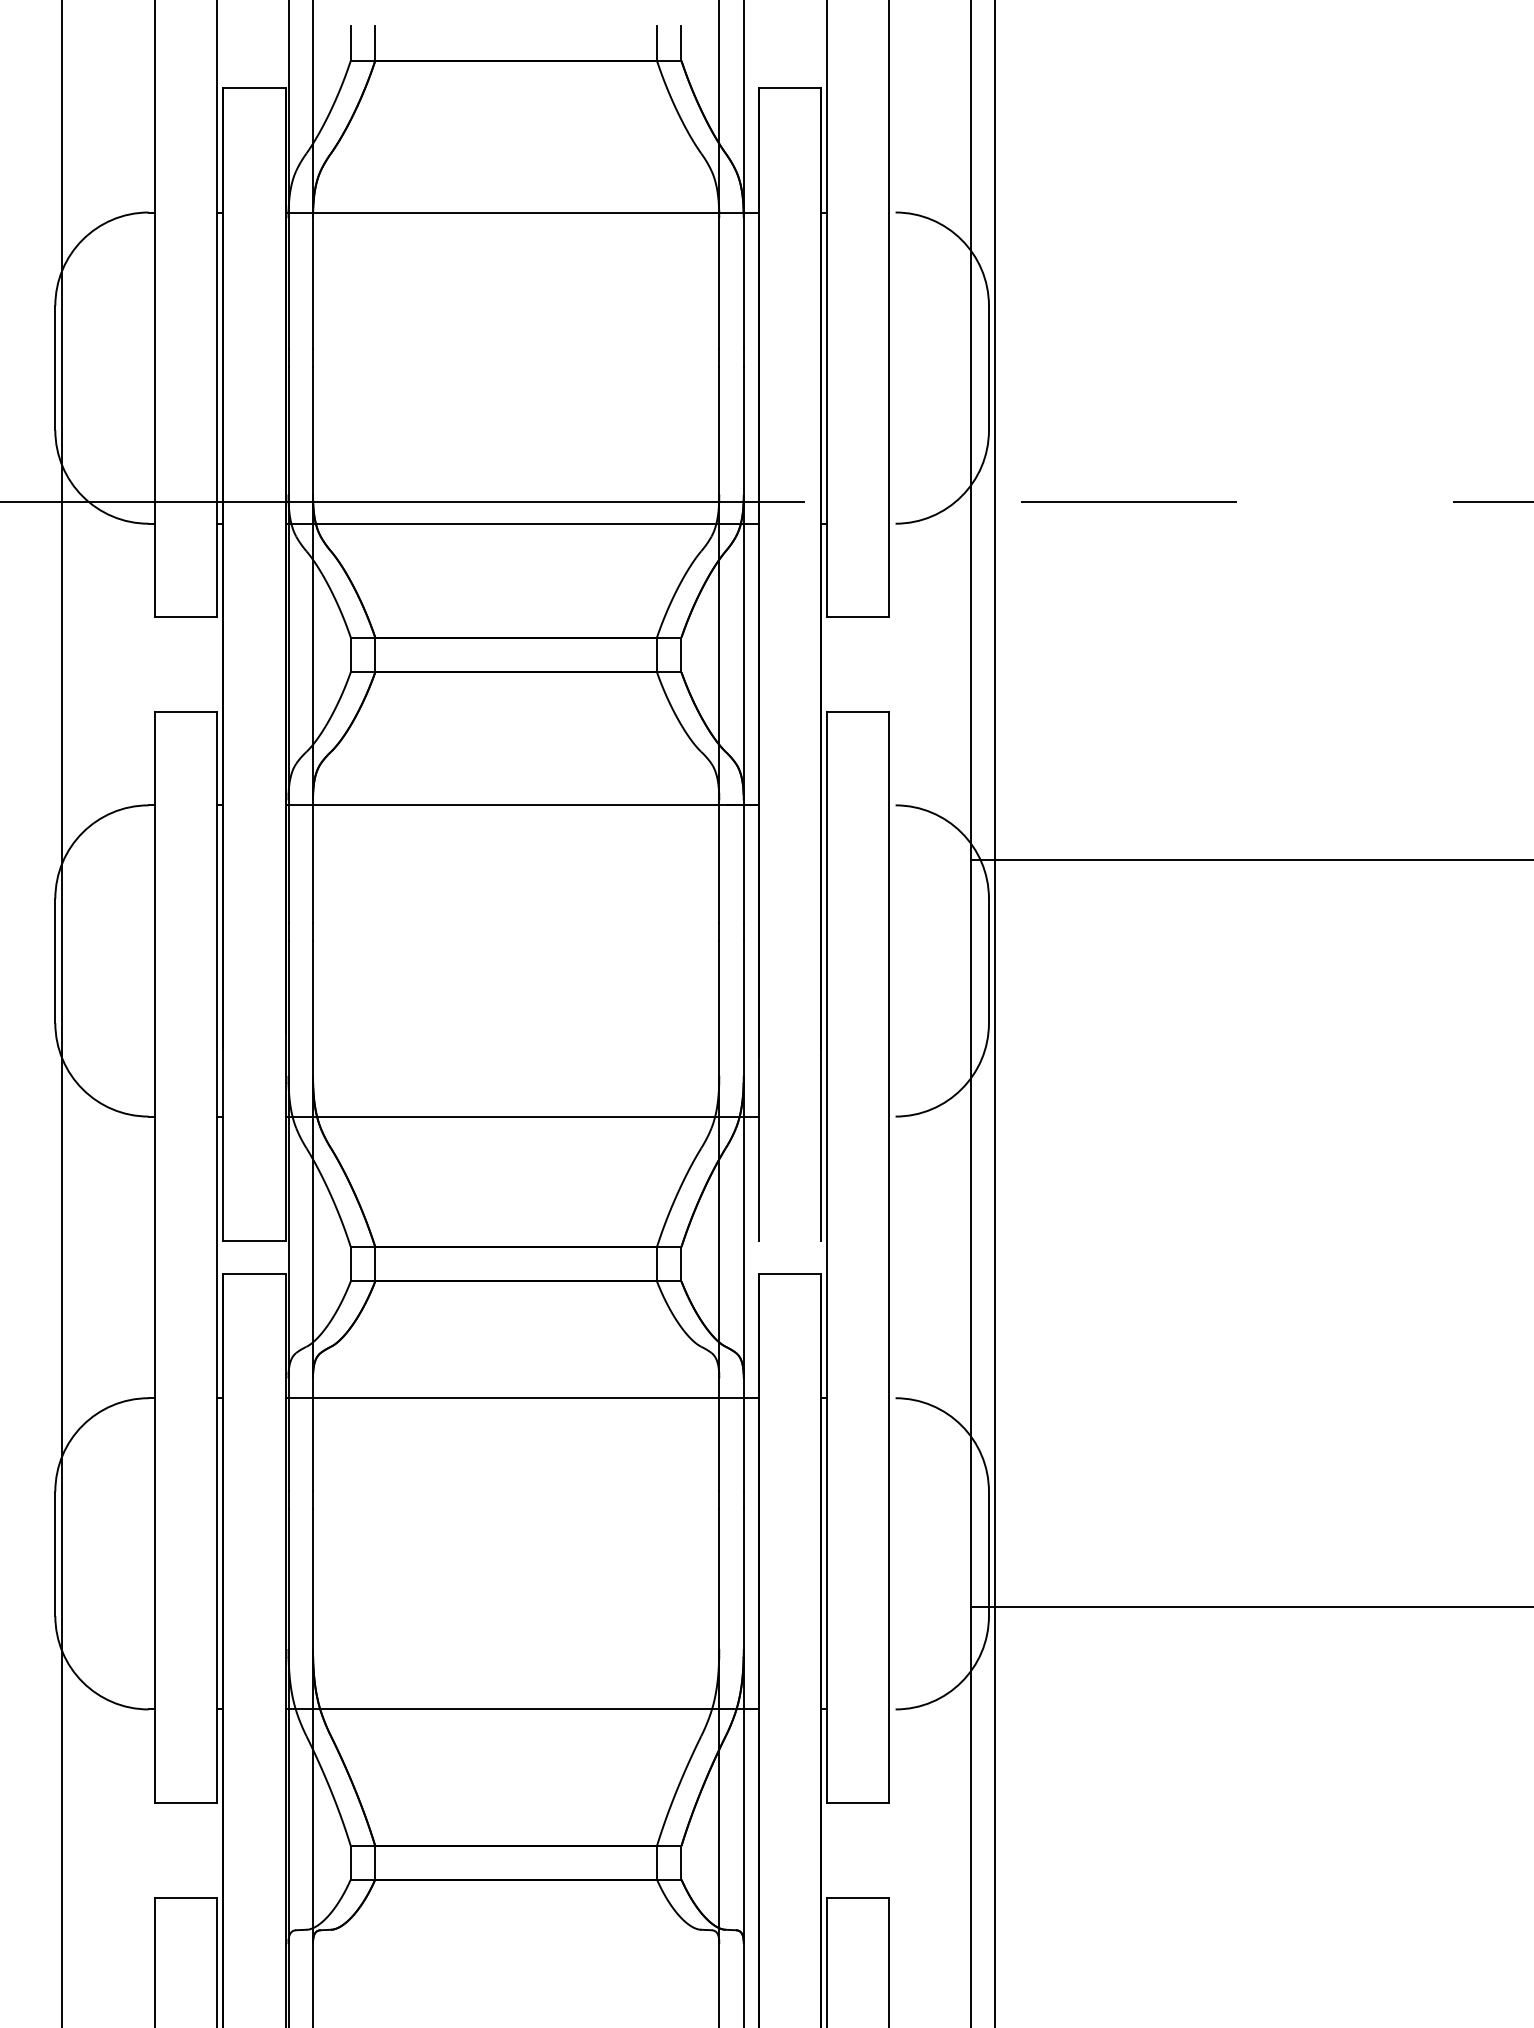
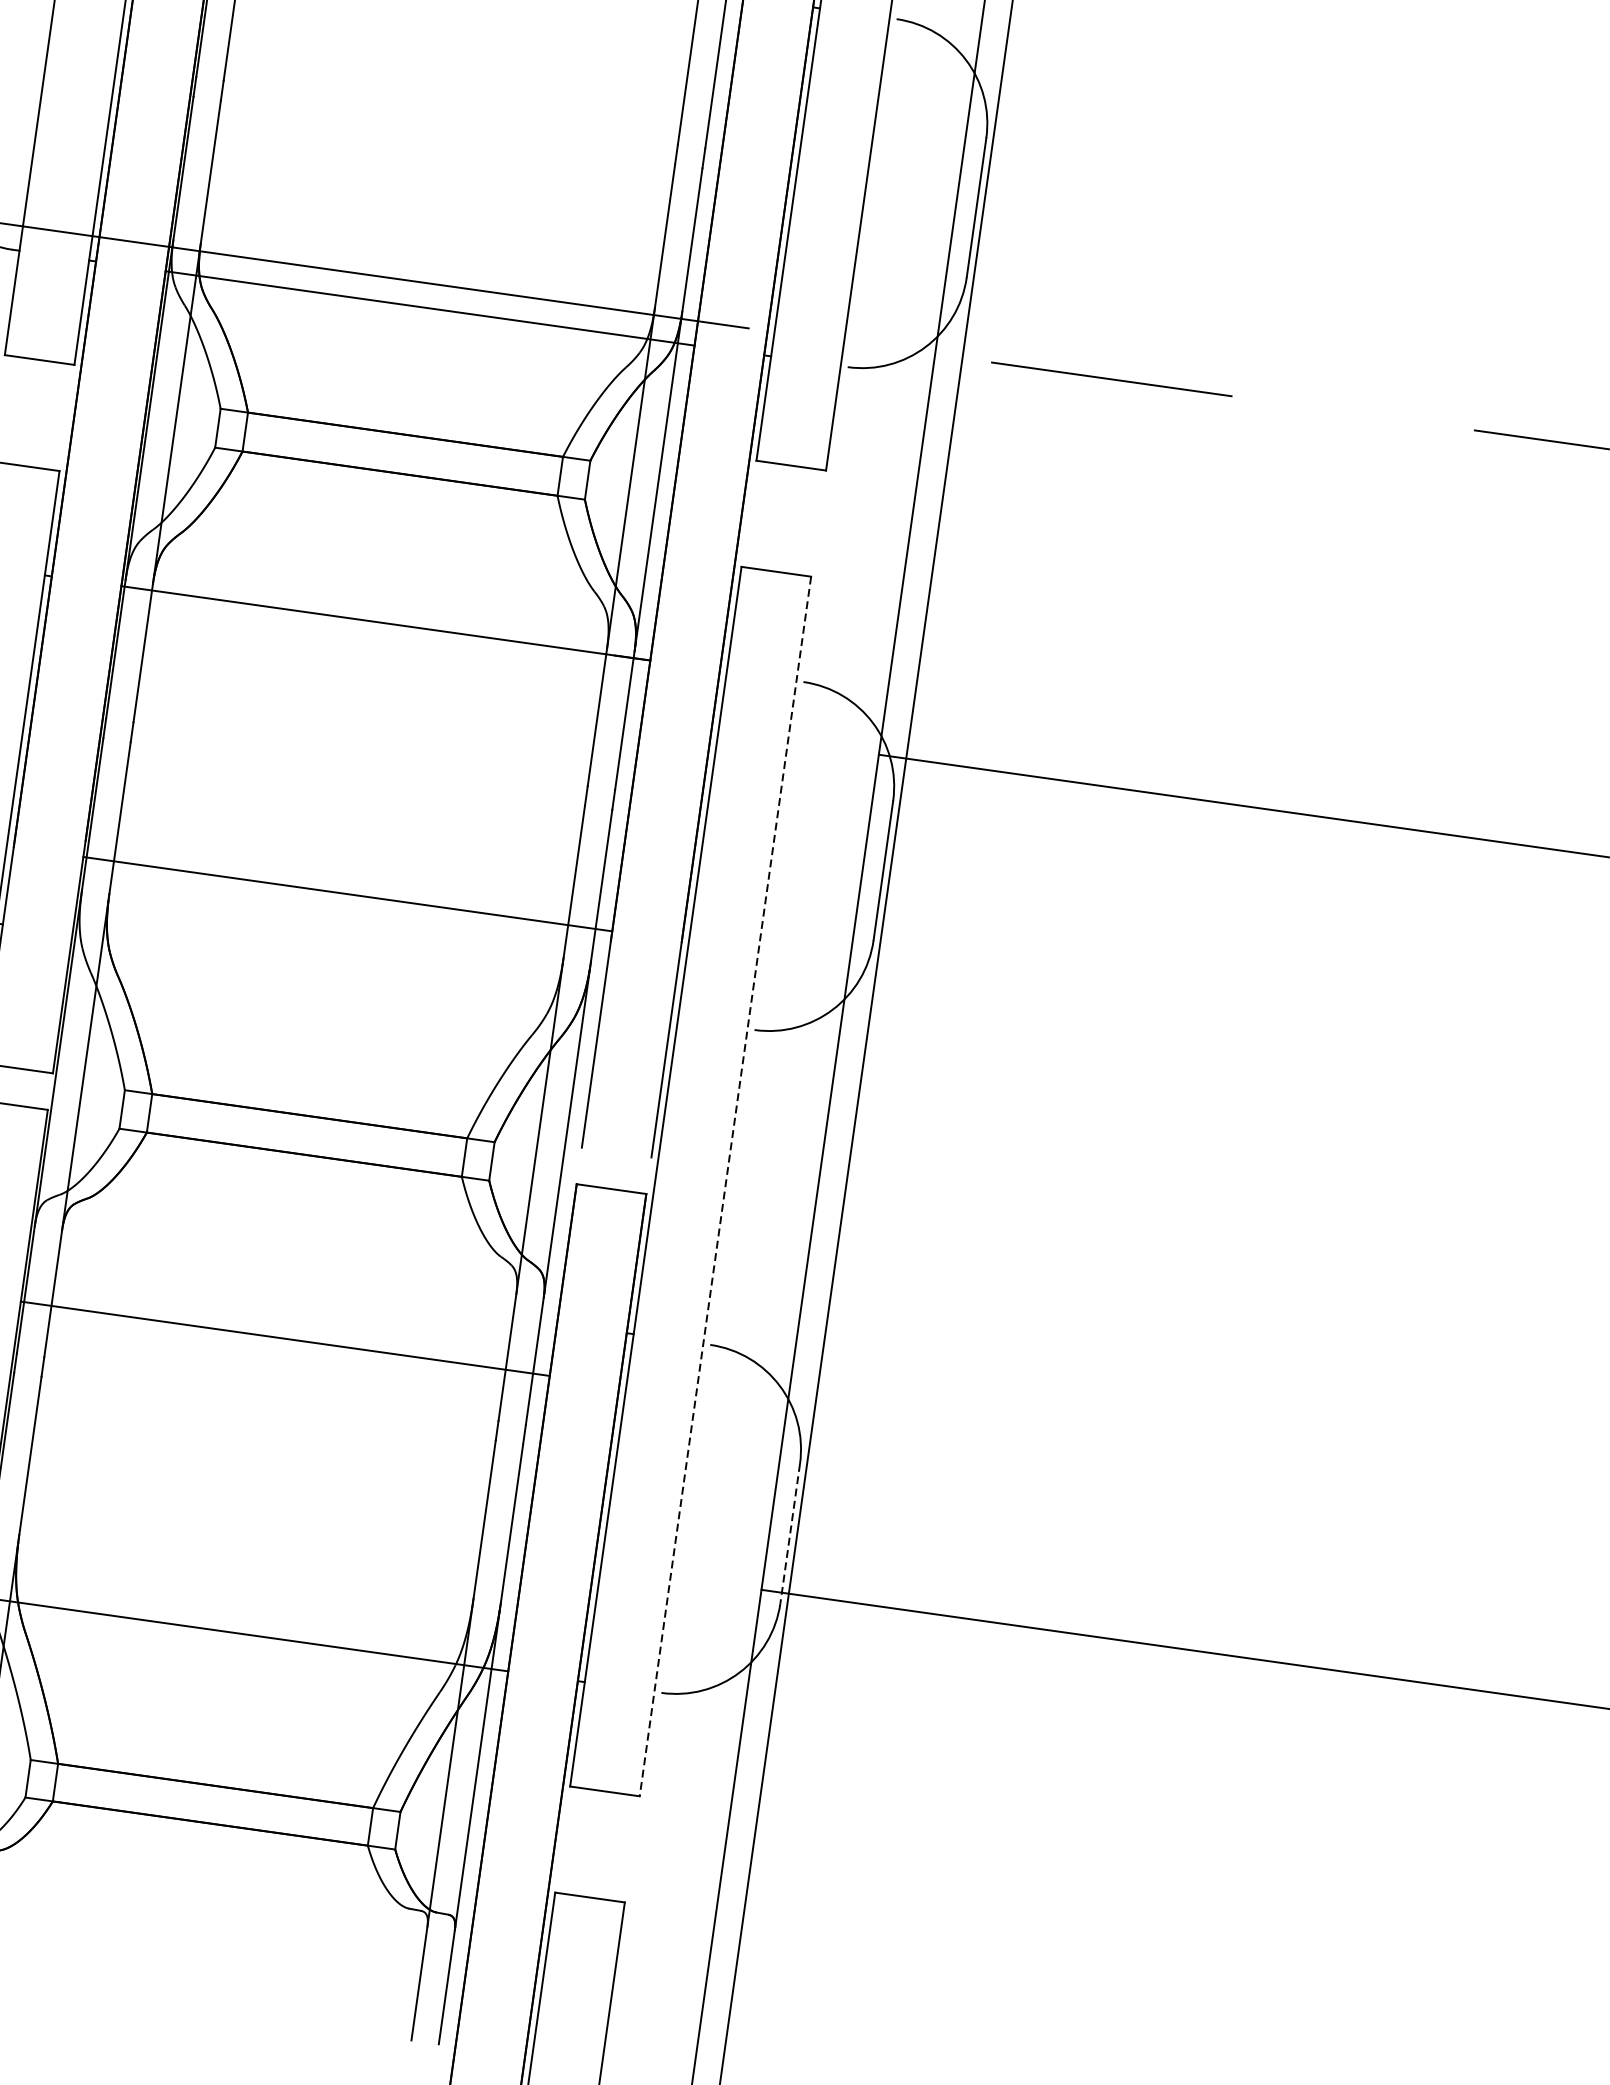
line: (521, 1116) -> (347, 893), moved
line: (889, 1257) -> (725, 1186), solid -> dashed
line: (521, 1398) -> (284, 1338), moved
line: (988, 1554) -> (789, 1534), solid -> dashed

